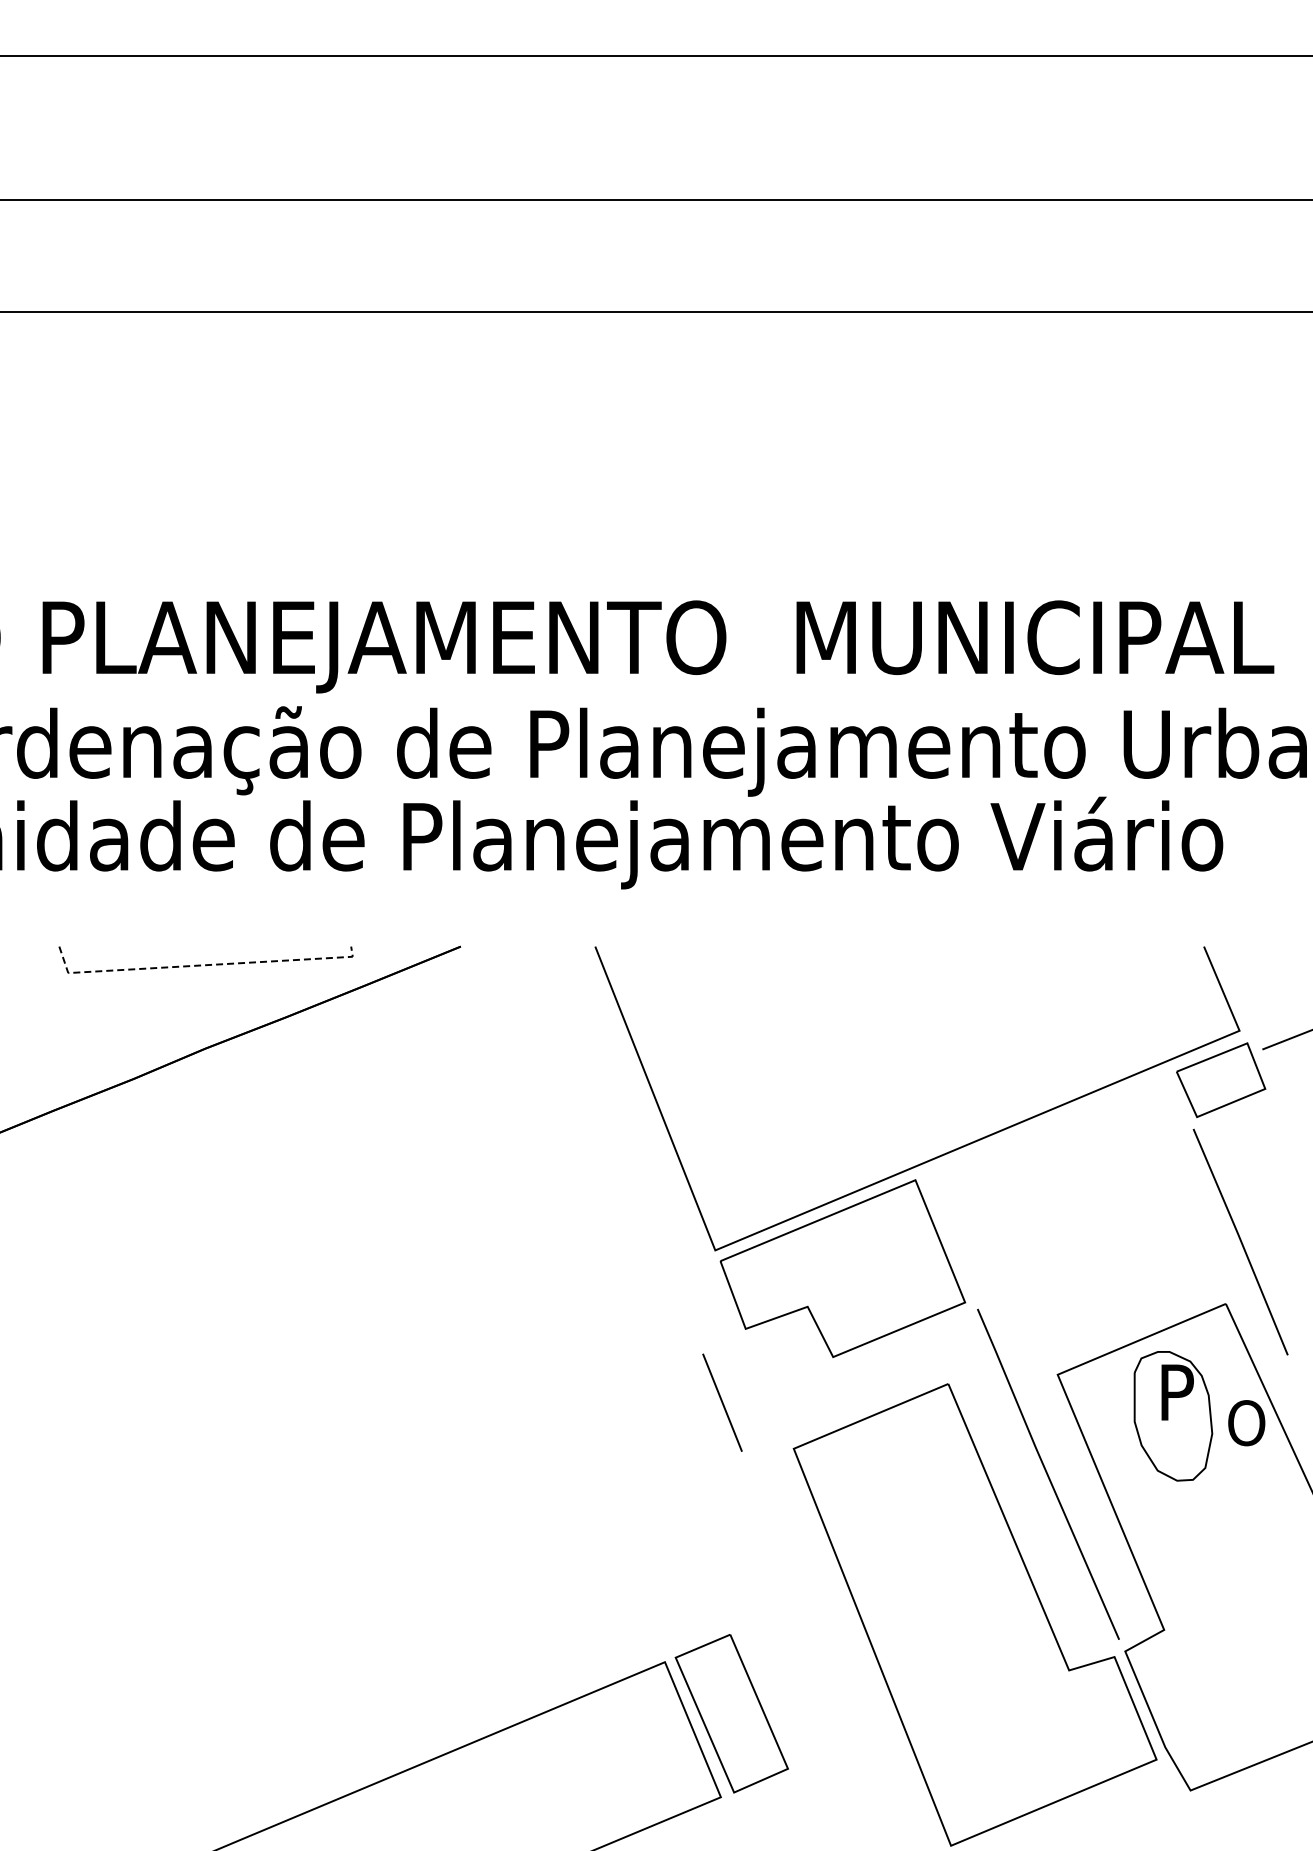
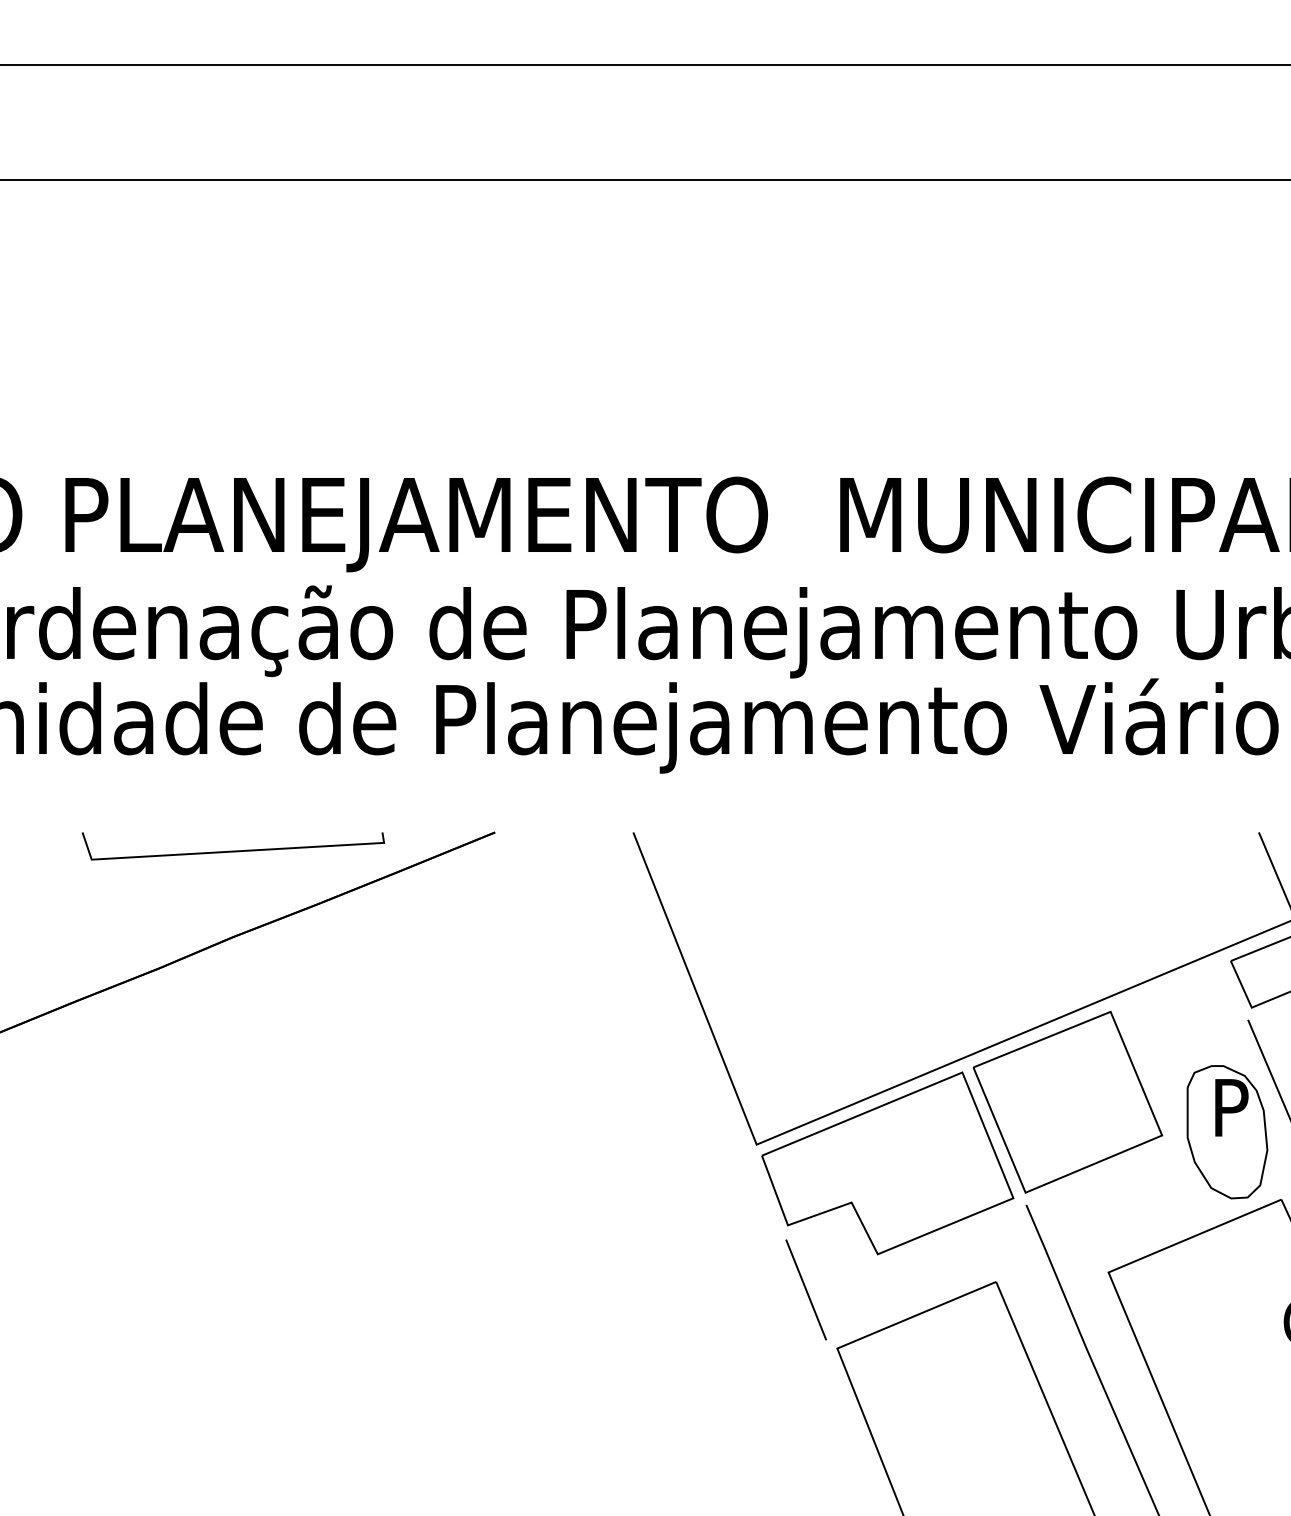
line: (202, 965) -> (229, 851), dashed -> solid
part: (1017, 1209) -> (1067, 1102), added
line: (722, 1402) -> (806, 1289), moved
part: (1173, 1416) -> (1227, 1132), moved

